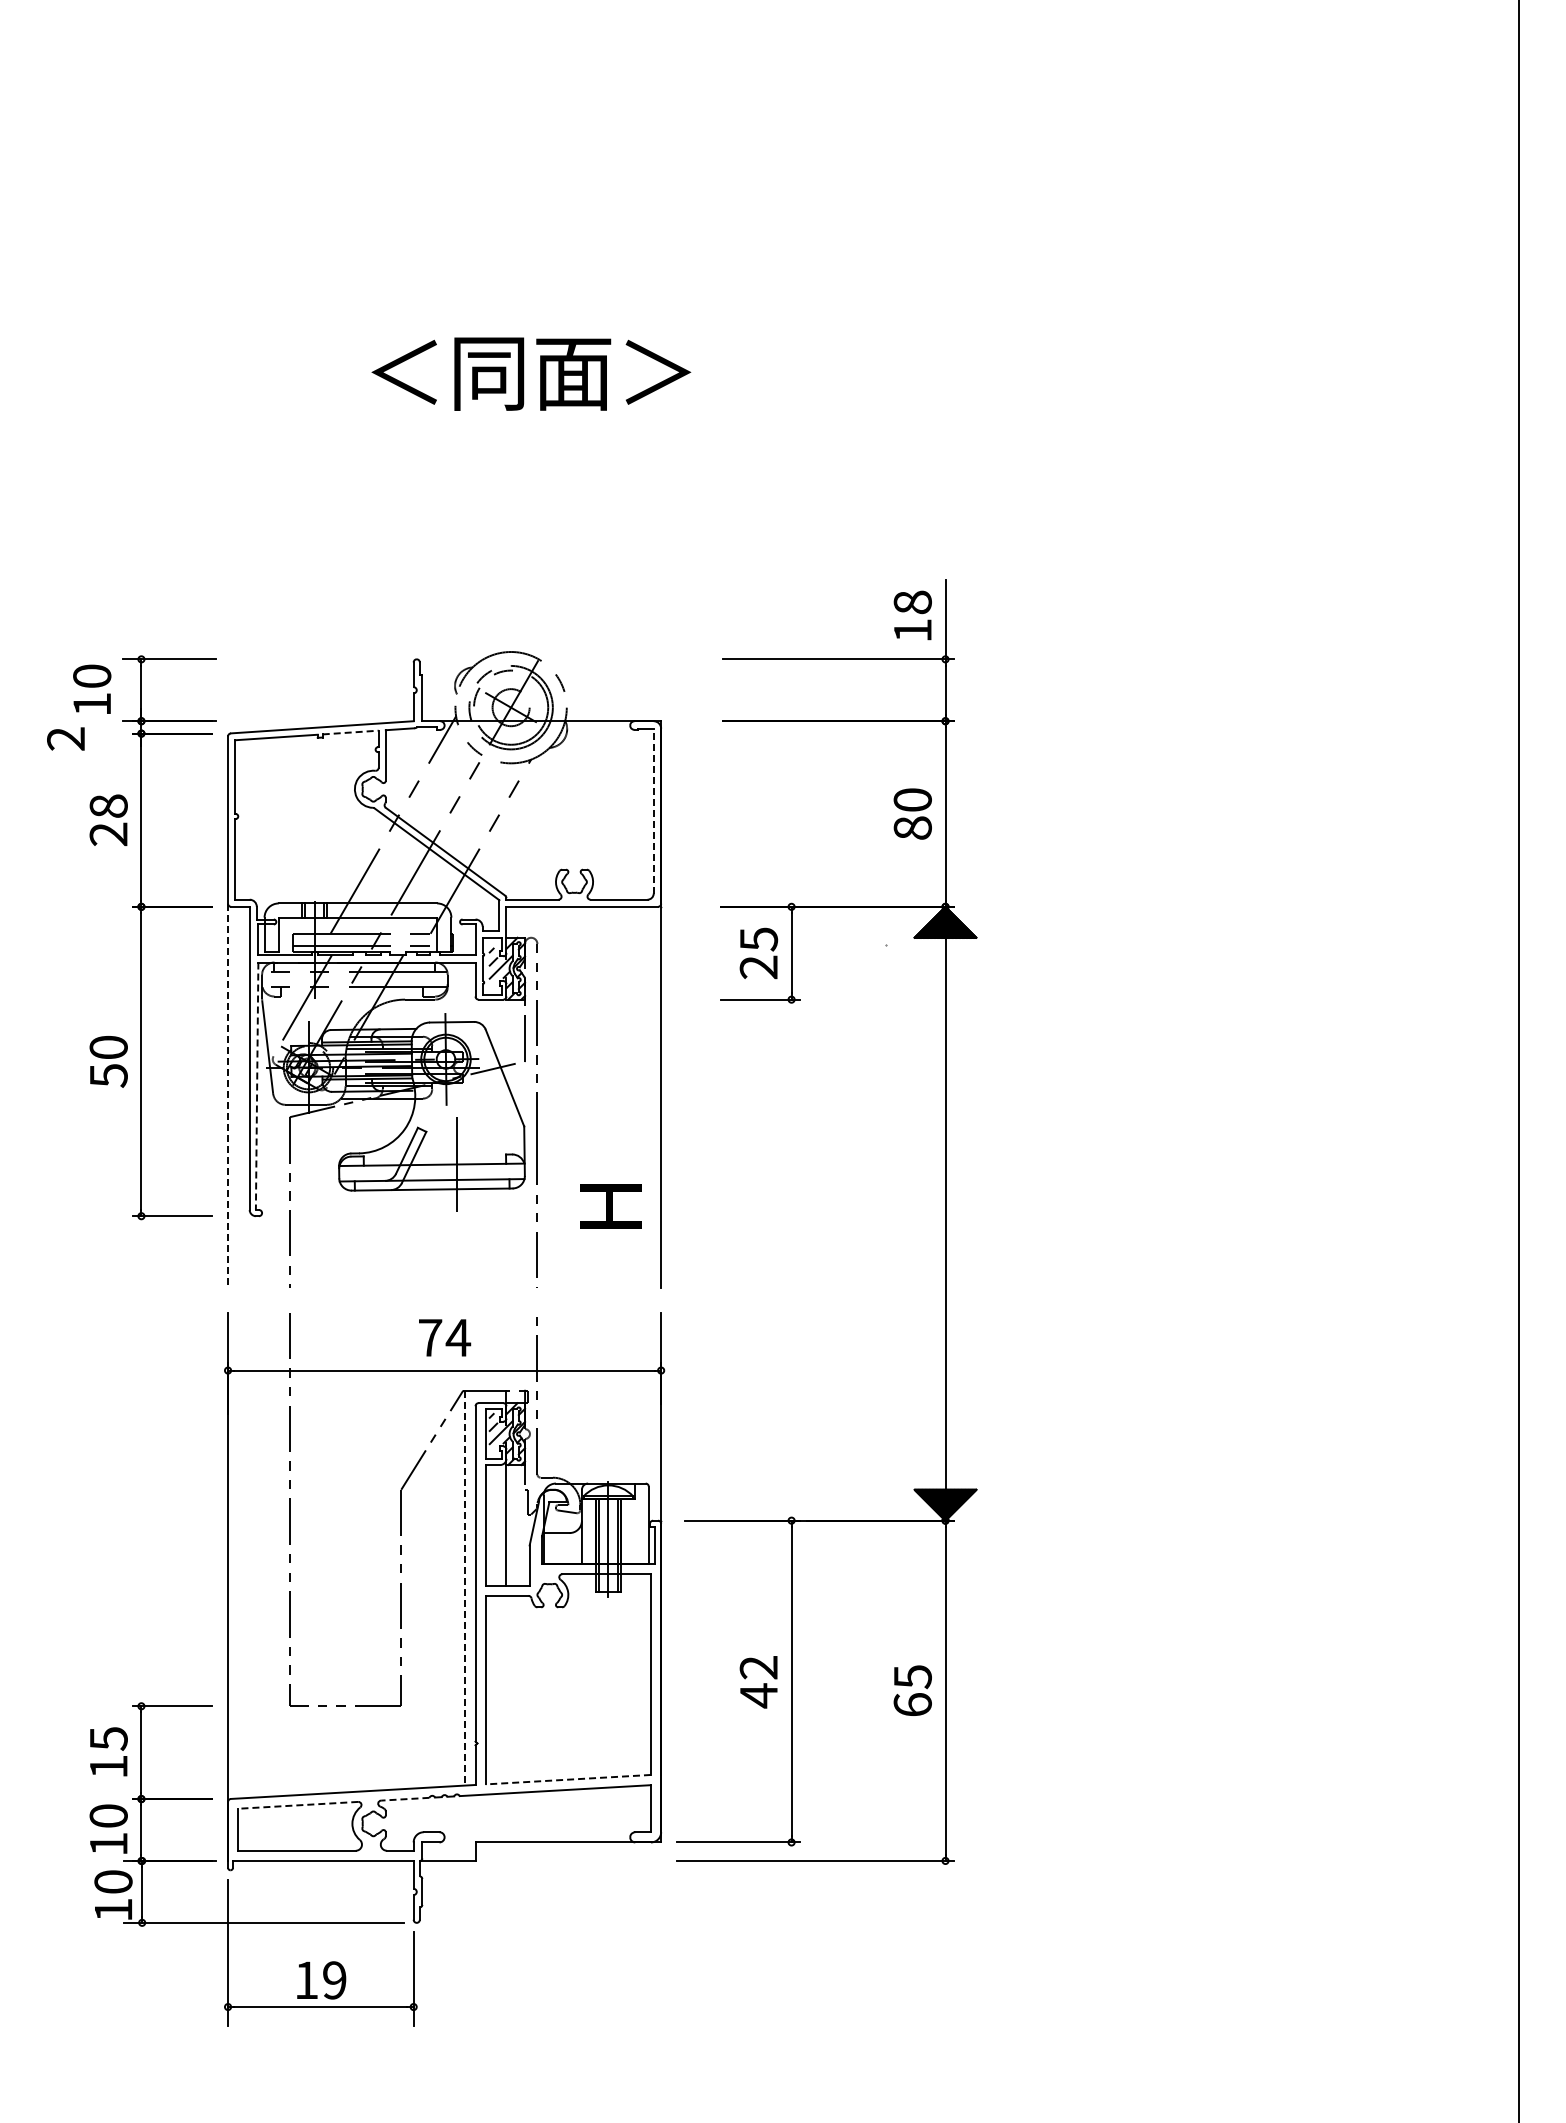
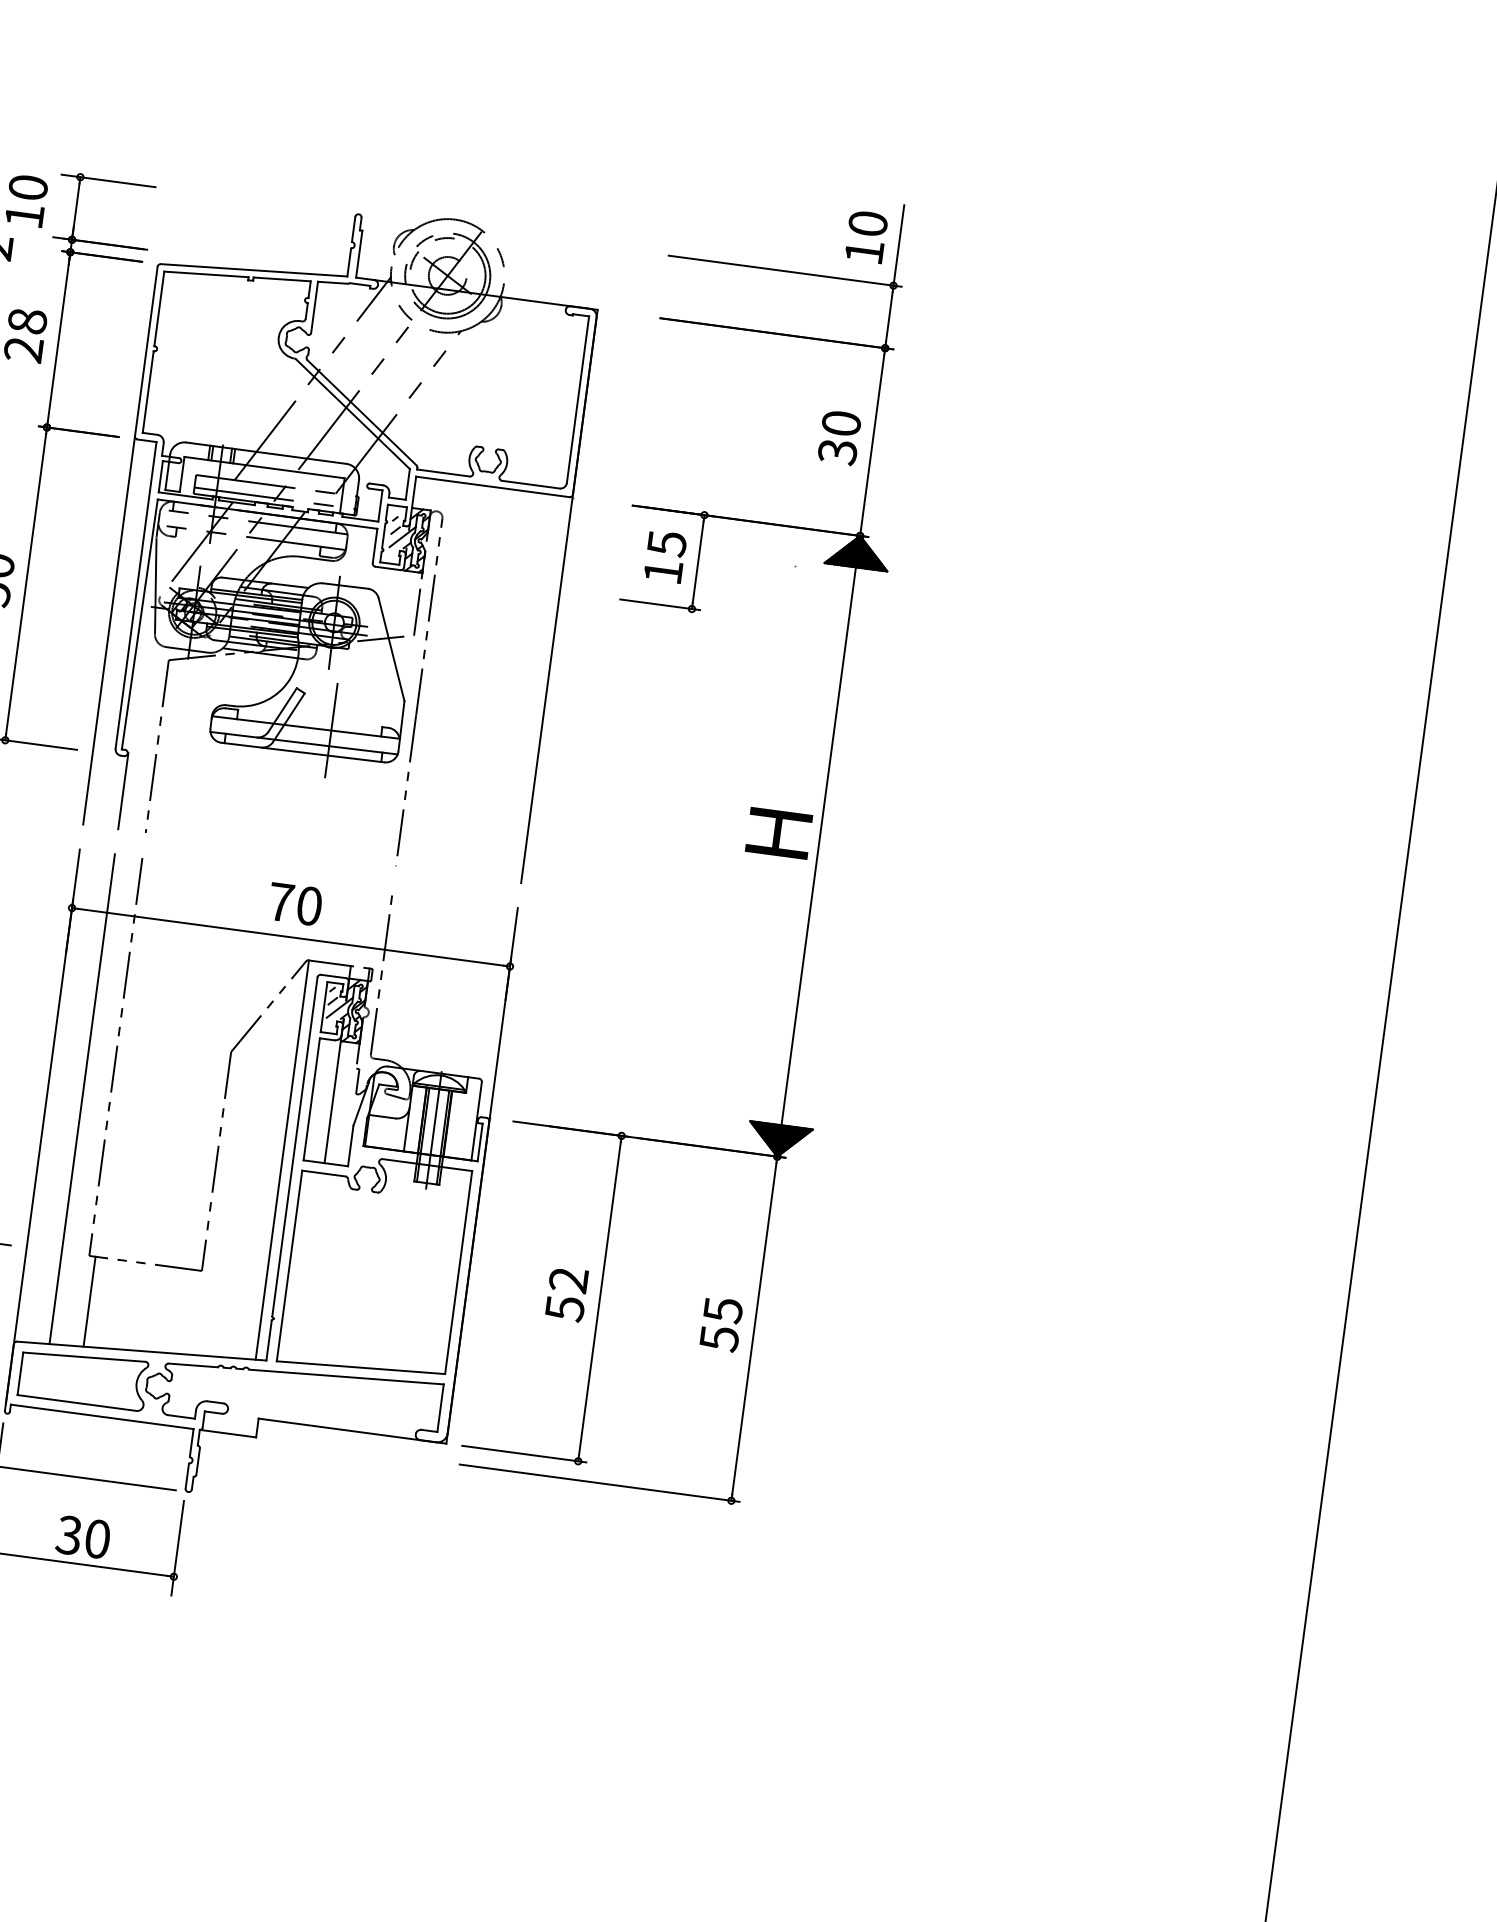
text: (912, 602) -> (867, 223), 18 -> 10
line: (351, 732) -> (282, 279), dashed -> solid
line: (653, 810) -> (577, 399), dashed -> solid
text: (912, 828) -> (837, 452), 80 -> 30
text: (758, 967) -> (662, 572), 25 -> 15
line: (257, 1086) -> (140, 624), dashed -> solid
line: (228, 1096) -> (109, 630), dashed -> solid
text: (610, 1206) -> (778, 833), moved
line: (262, 1250) -> (123, 791), added
text: (458, 1337) -> (309, 905), 74 -> 70
line: (262, 1554) -> (82, 1098), added
line: (465, 1588) -> (282, 1160), dashed -> solid
text: (759, 1695) -> (565, 1308), 42 -> 52
text: (912, 1705) -> (718, 1339), 65 -> 55
line: (296, 1750) -> (89, 1301), added
line: (568, 1779) -> (361, 1367), dashed -> solid
line: (404, 1799) -> (192, 1365), dashed -> solid
line: (297, 1805) -> (83, 1357), dashed -> solid
text: (320, 1980) -> (83, 1537), 19 -> 30

